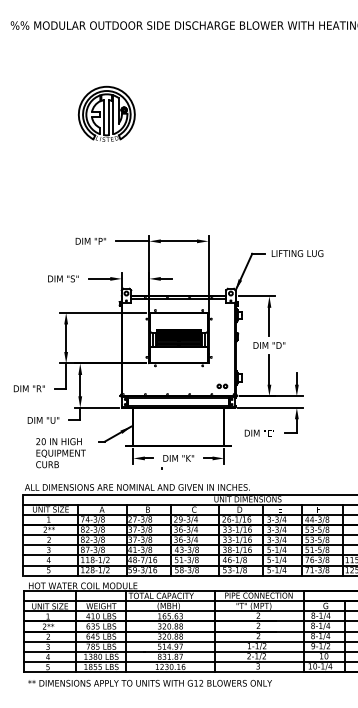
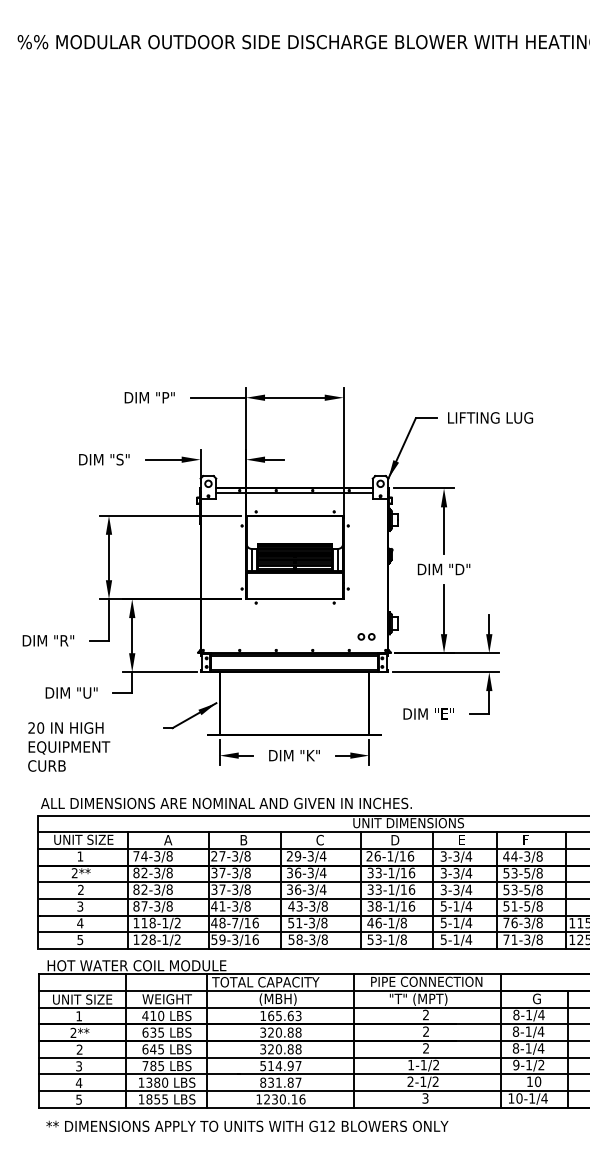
part: (106, 113) -> (175, 187), removed
text: (60, 453) -> (68, 747), moved

